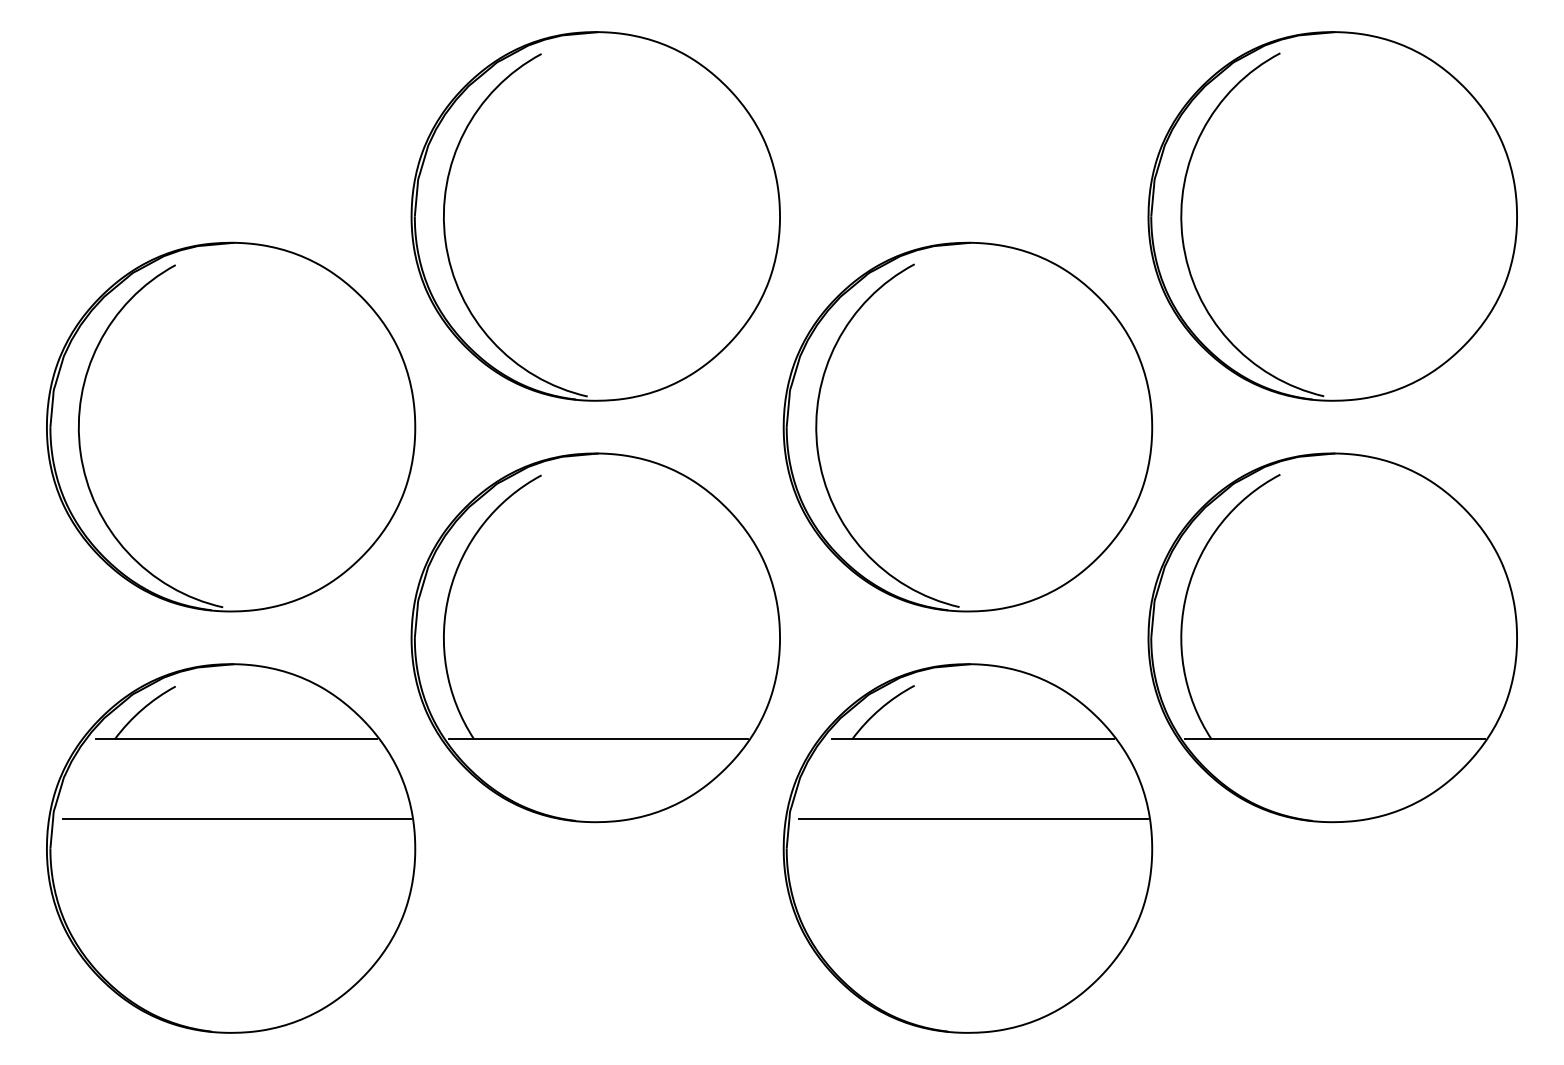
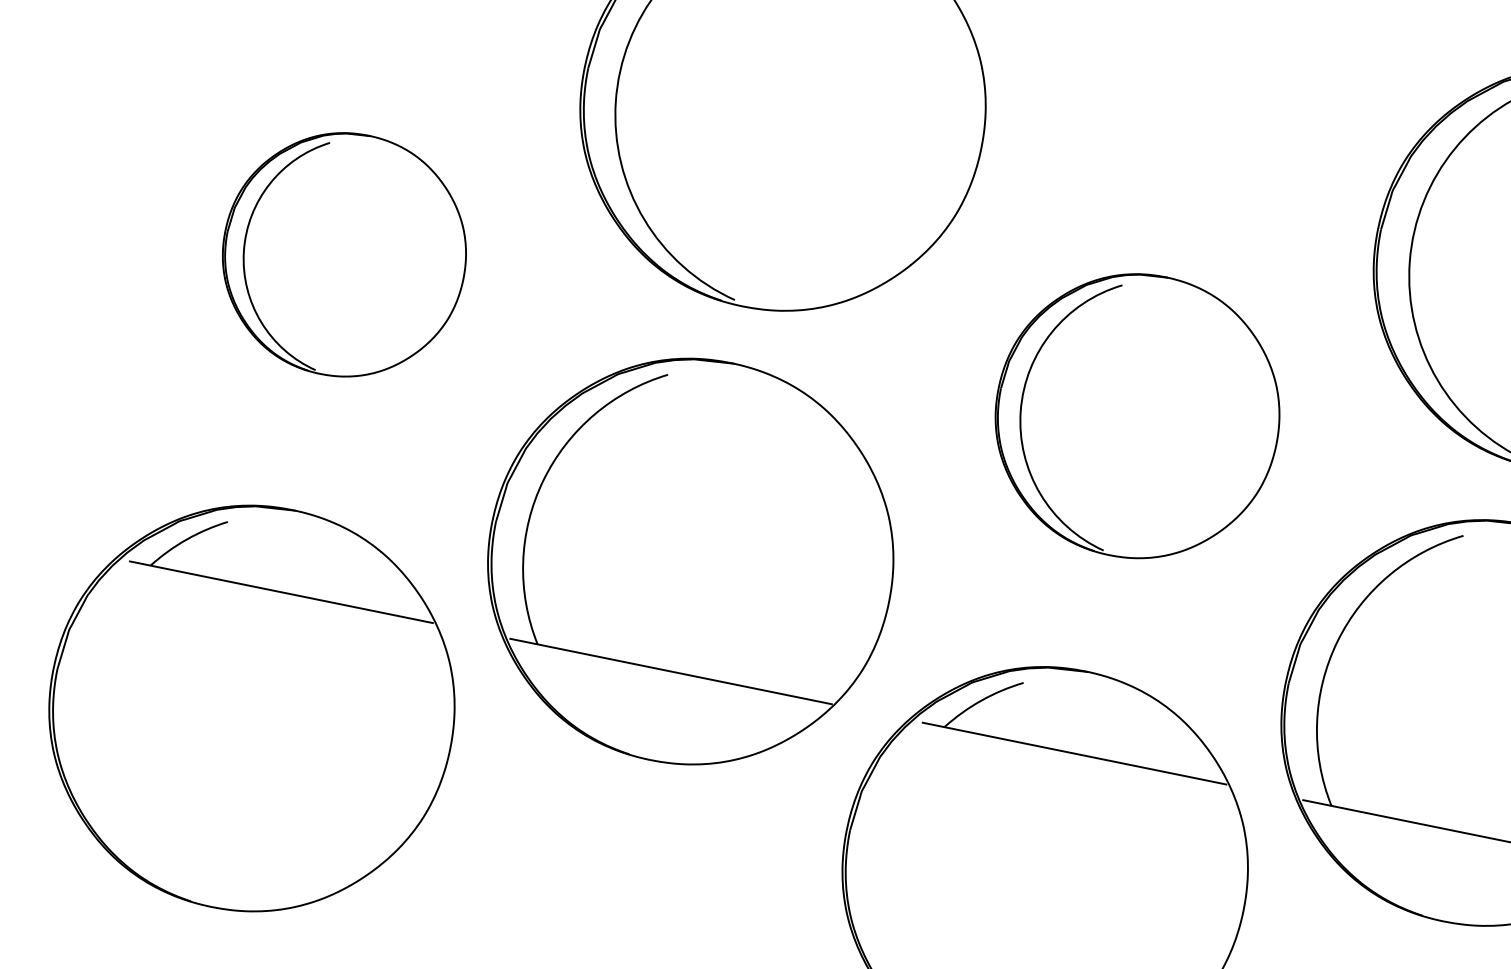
part: (231, 426) -> (344, 254), size x0.6
part: (967, 426) -> (1137, 415), size x0.7
line: (237, 818) -> (265, 677), removed
line: (973, 818) -> (1057, 838), removed

